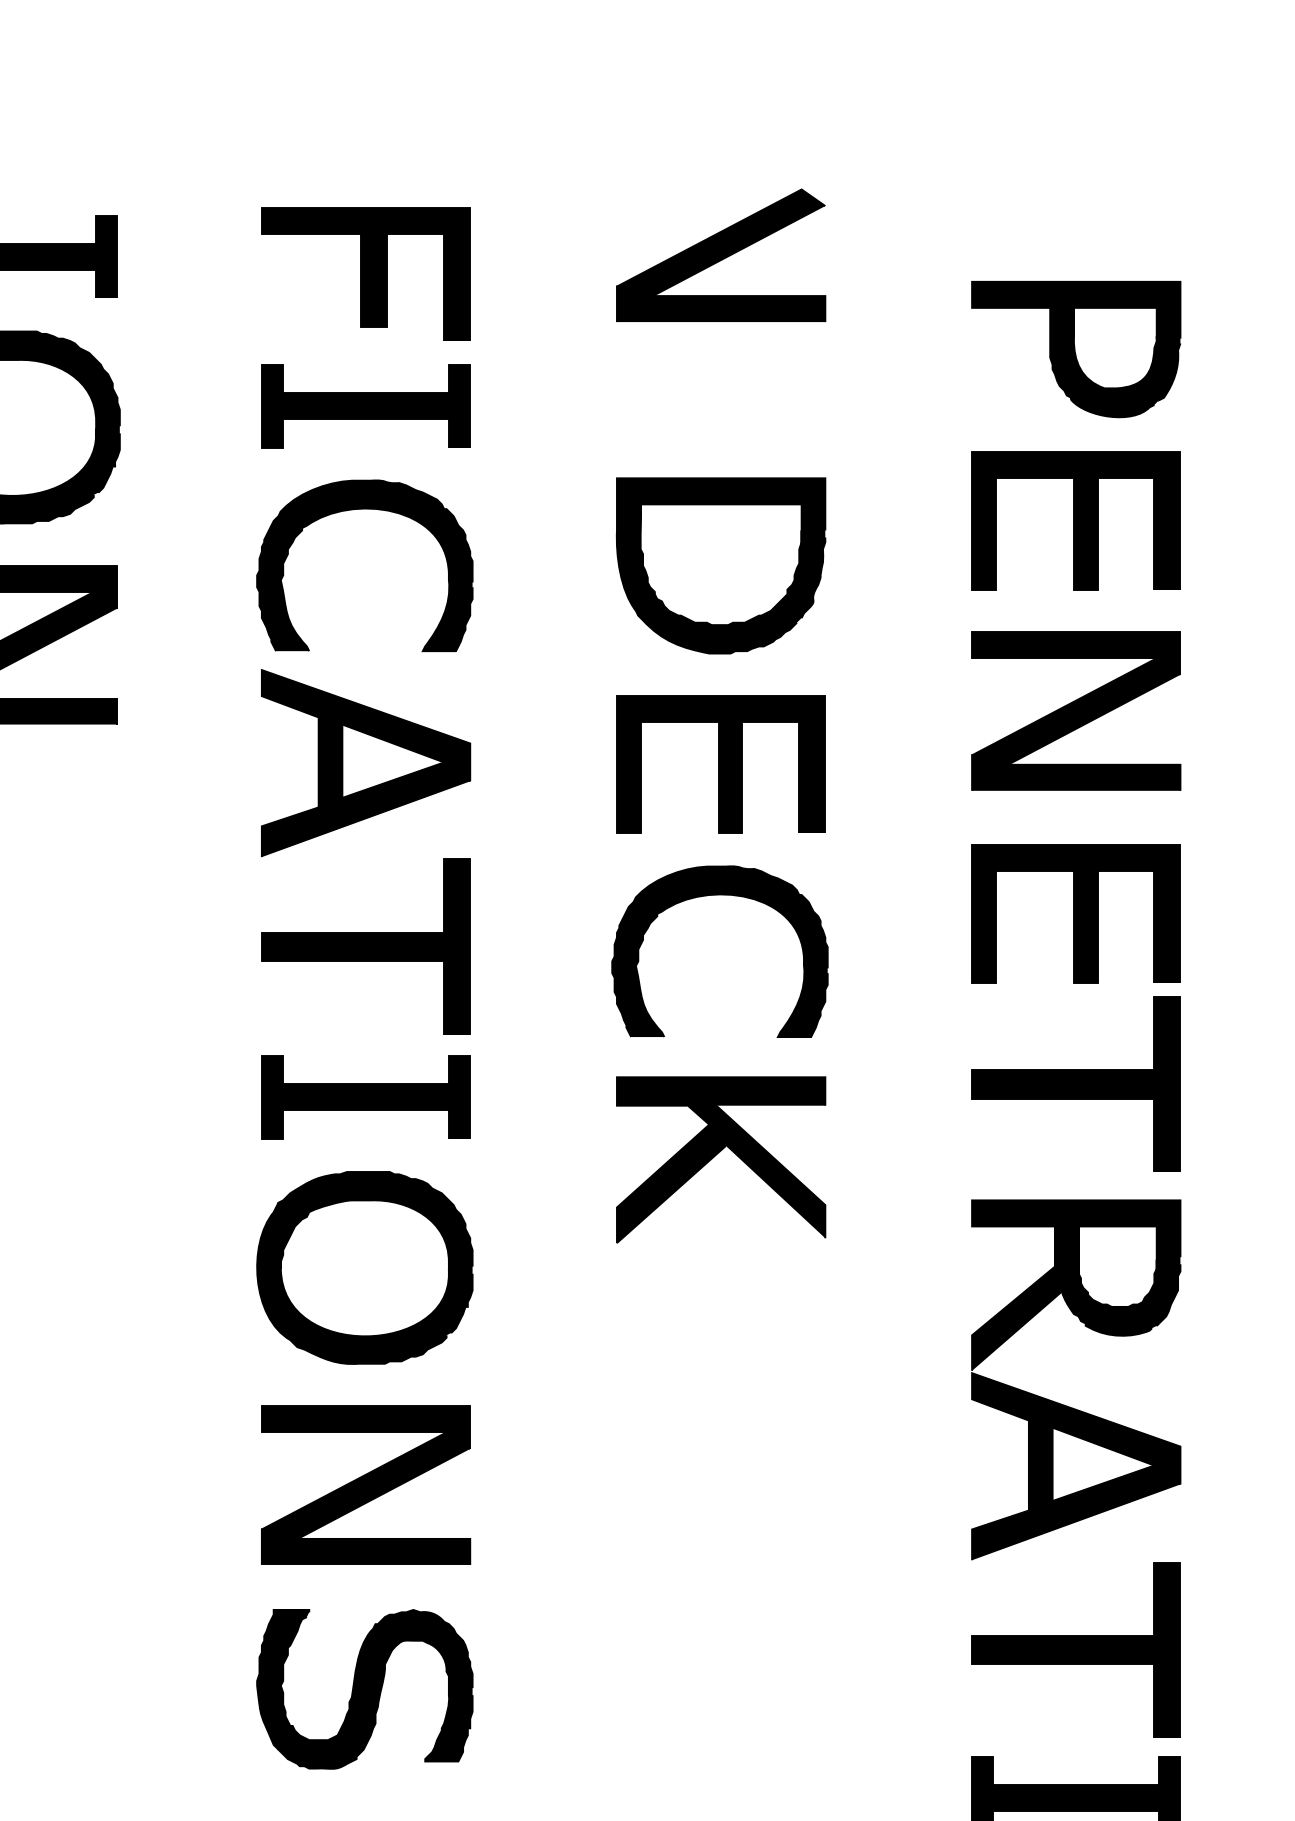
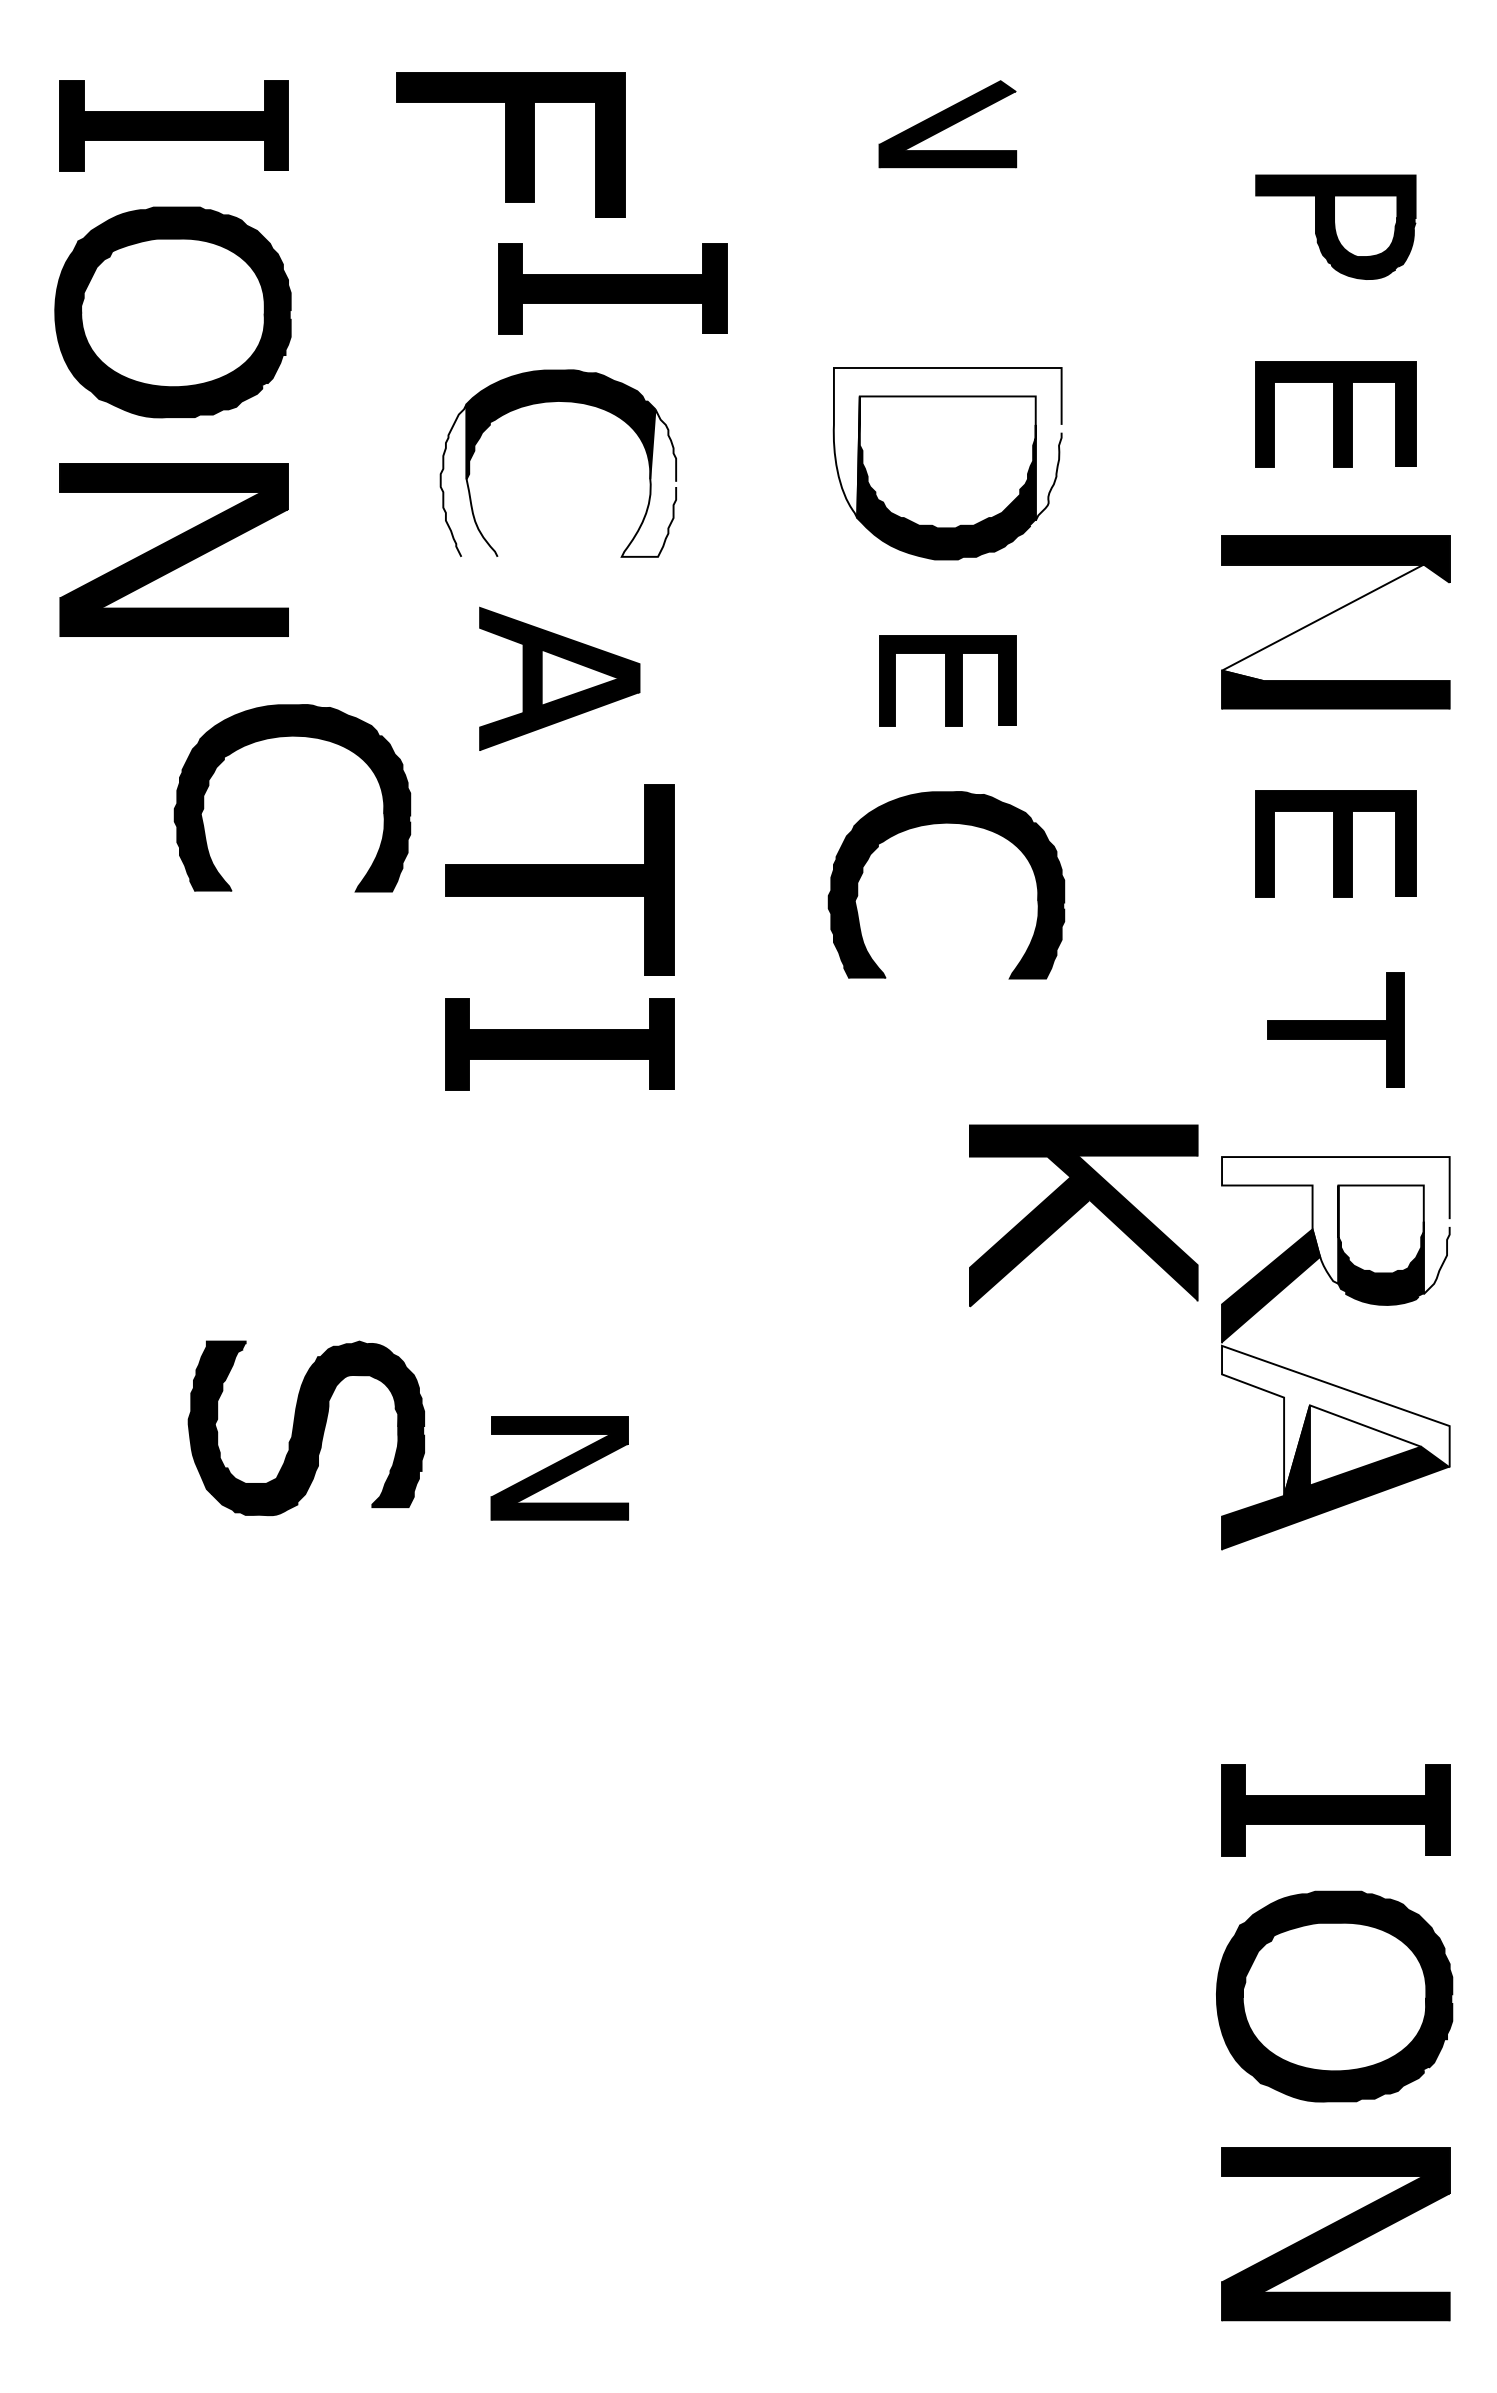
part: (720, 255) -> (947, 124), size x0.6
part: (365, 273) -> (510, 144), moved
part: (1075, 349) -> (1335, 227), size x0.7
part: (365, 405) -> (612, 288), moved
part: (1075, 520) -> (1335, 414), size x0.7
fill: (720, 548) -> (947, 444), removed
fill: (282, 581) -> (468, 480), removed
fill: (447, 583) -> (648, 482), removed
fill: (1075, 711) -> (1335, 622), removed
part: (365, 762) -> (559, 678), size x0.7
part: (720, 764) -> (947, 680), size x0.6
part: (113, 816) -> (283, 737), added
part: (1075, 913) -> (1335, 843), size x0.7
part: (1075, 1083) -> (1335, 1029), size x0.6
part: (717, 1155) -> (1079, 1210), moved
fill: (1075, 1263) -> (1335, 1225), removed
part: (364, 1267) -> (557, 1230), removed
fill: (1075, 1441) -> (1335, 1420), removed
part: (365, 1485) -> (559, 1468), size x0.6
part: (1075, 1649) -> (1335, 1647), removed
part: (364, 1689) -> (305, 1428), moved

